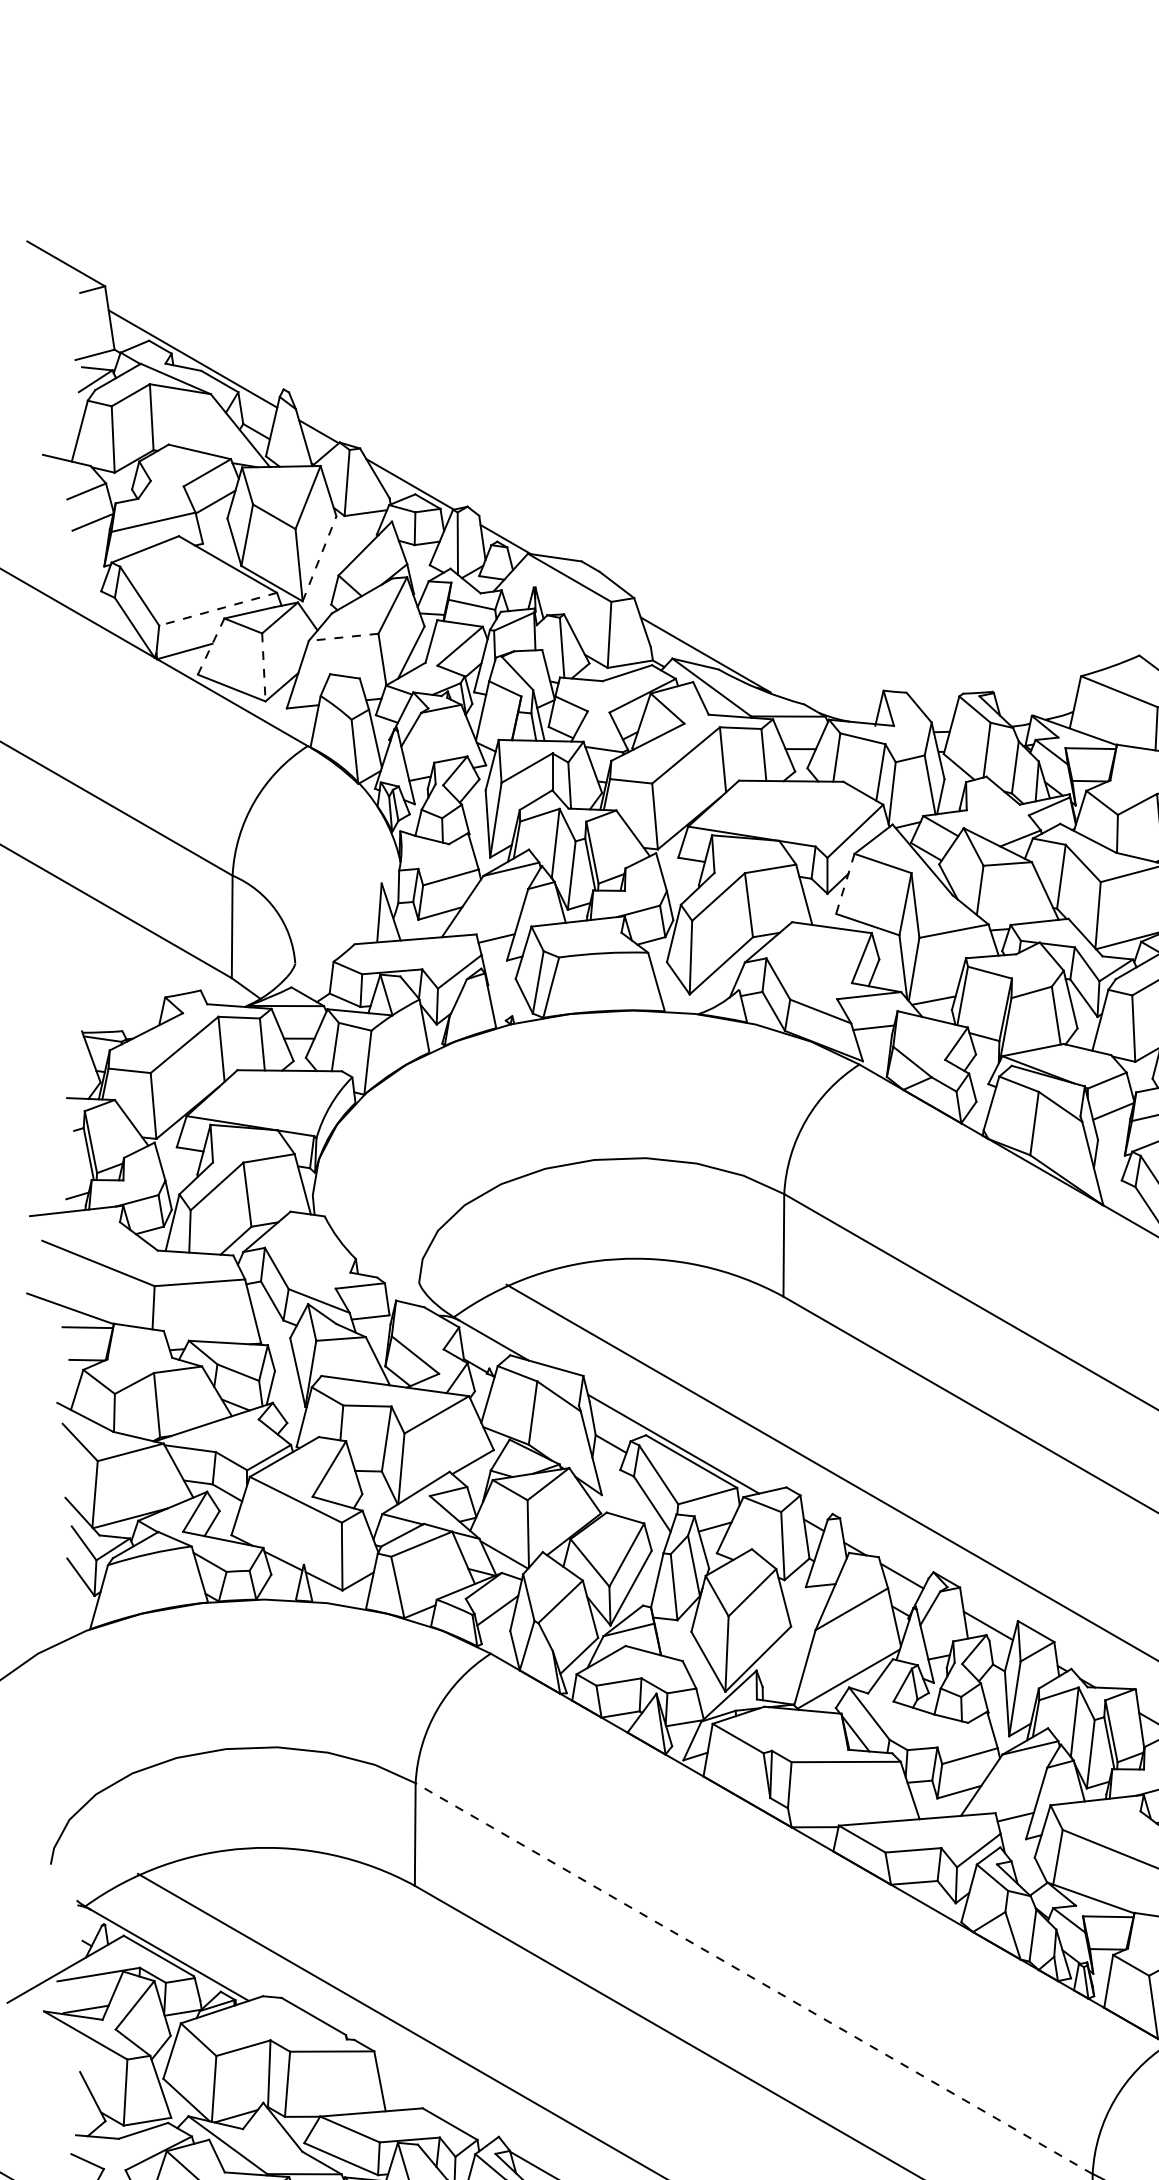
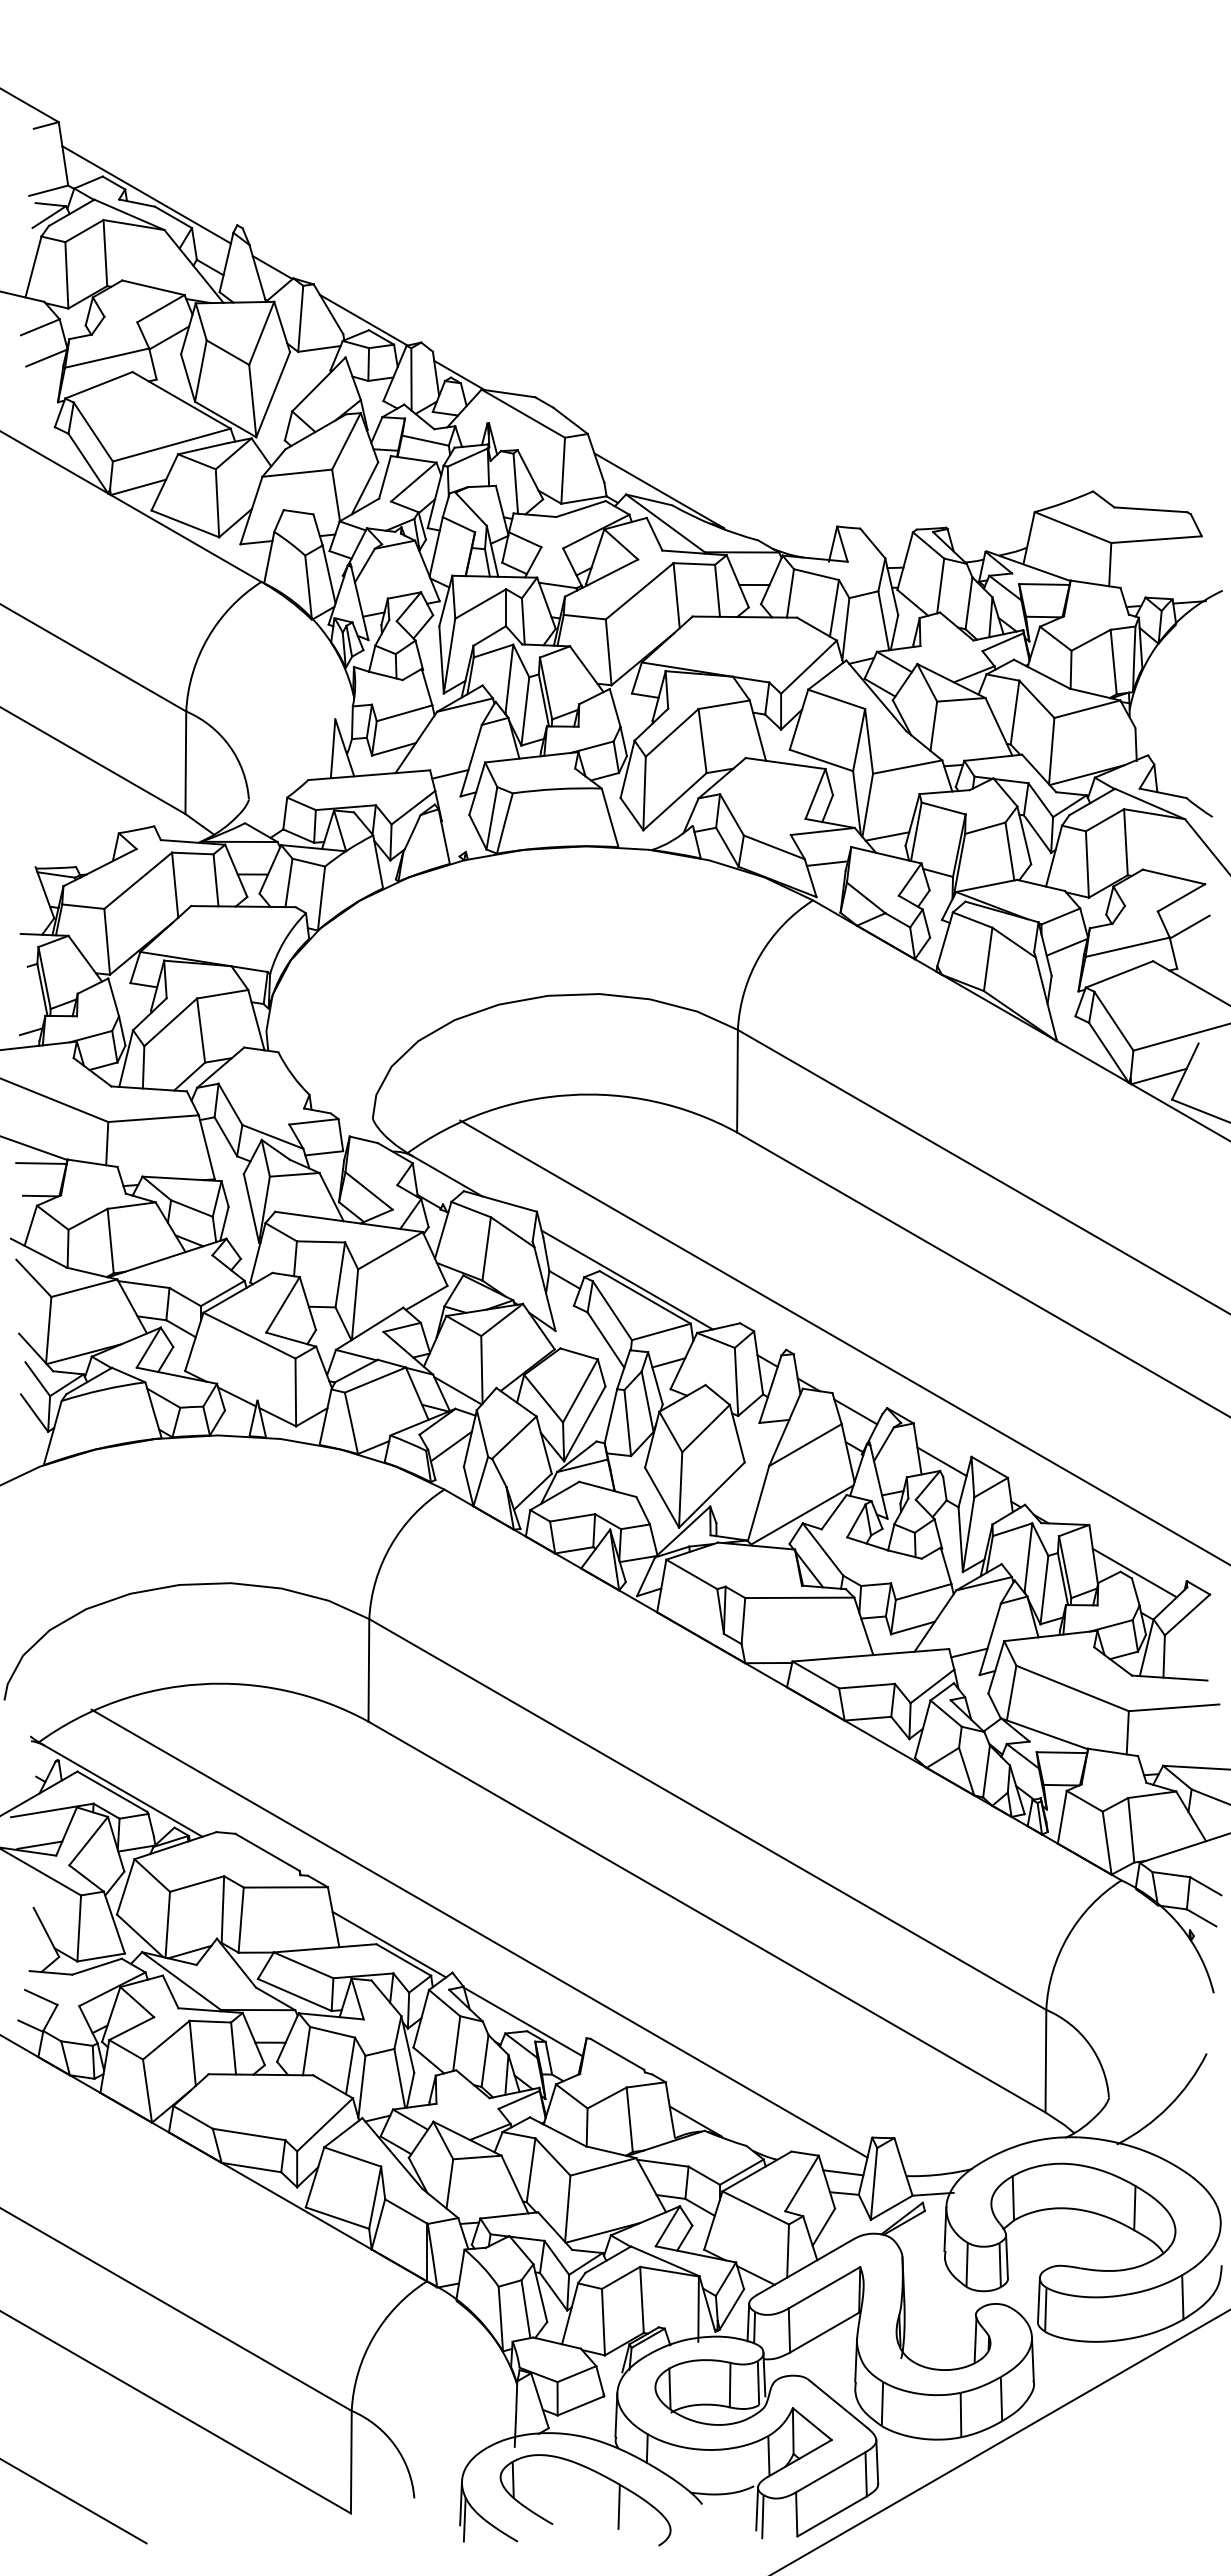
line: (319, 558) -> (273, 394), dashed -> solid
line: (217, 609) -> (171, 445), dashed -> solid
line: (342, 637) -> (296, 473), dashed -> solid
line: (210, 646) -> (164, 482), dashed -> solid
line: (263, 667) -> (217, 503), dashed -> solid
line: (844, 884) -> (798, 720), dashed -> solid
line: (753, 1978) -> (707, 1814), dashed -> solid
line: (435, 2108) -> (389, 1944), added

